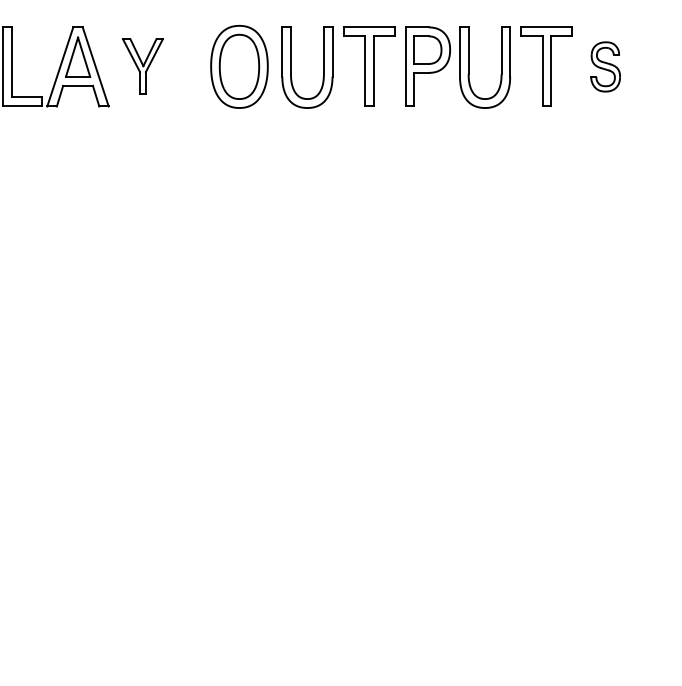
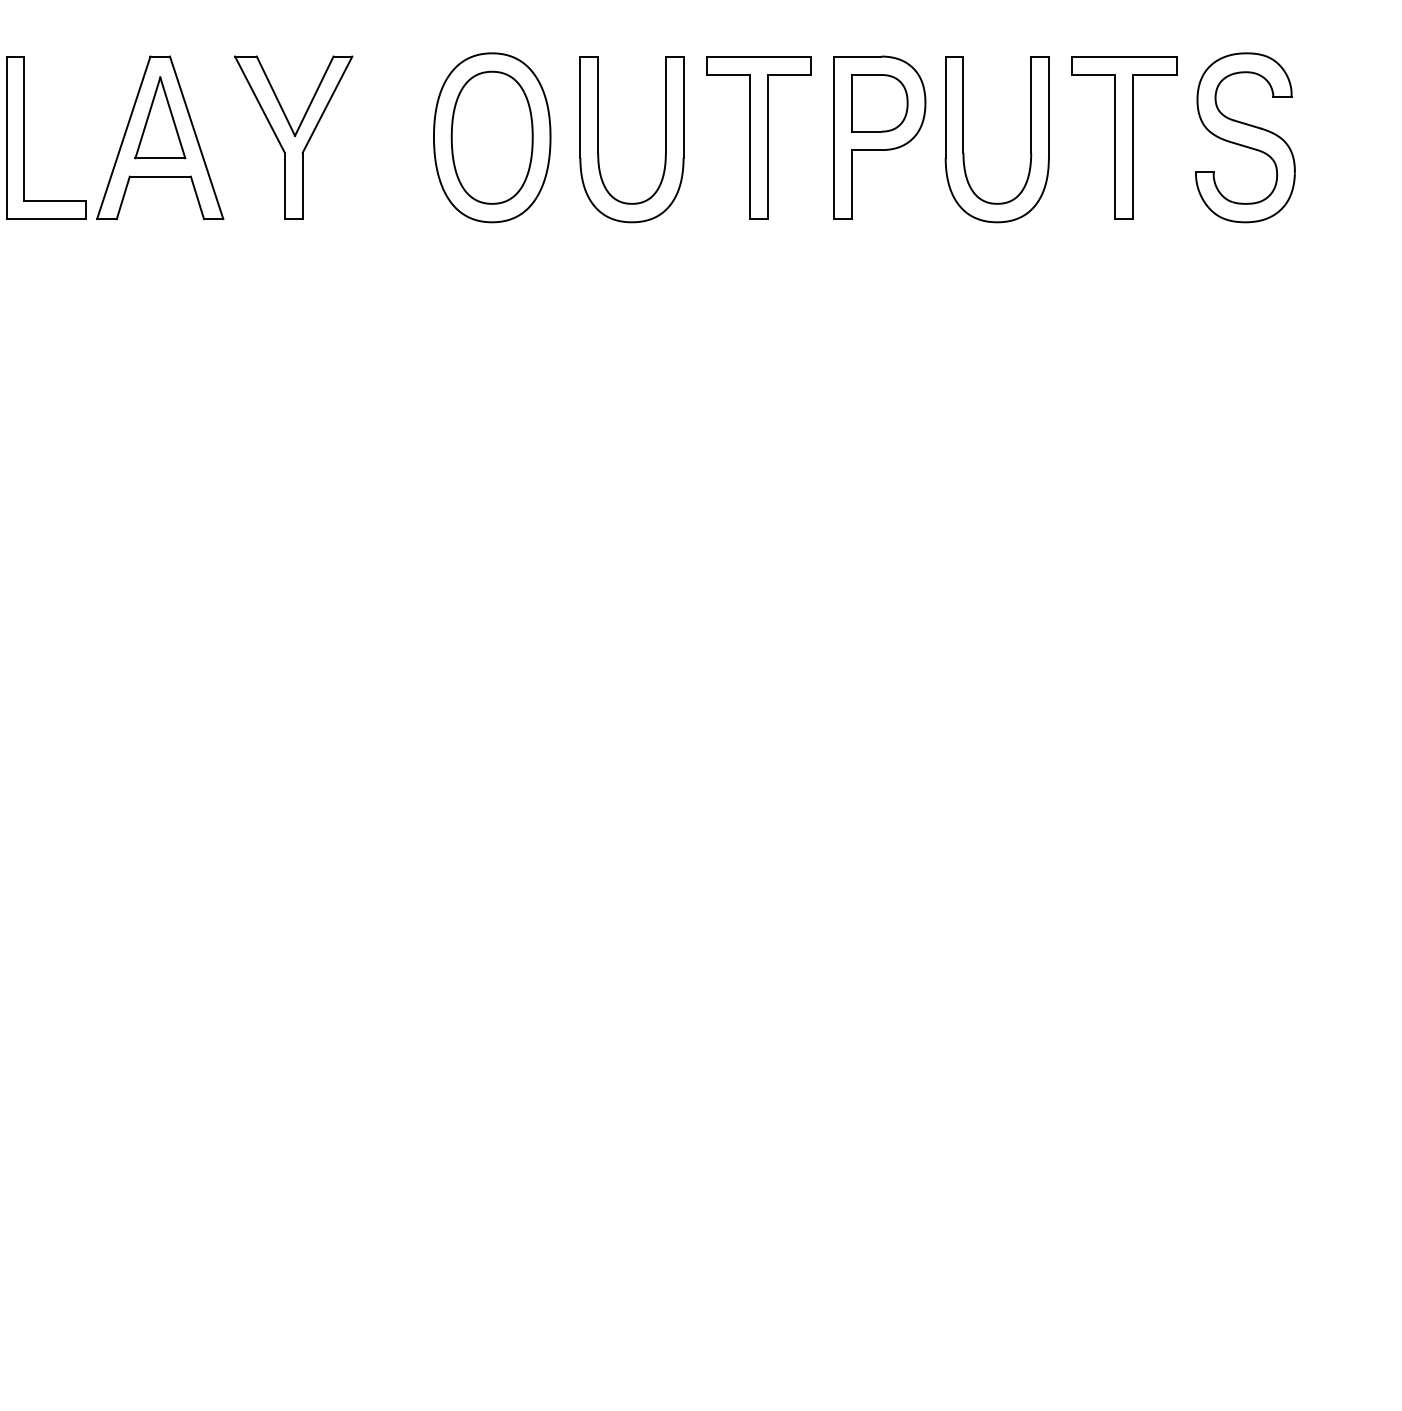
part: (142, 66) -> (292, 136), size x1.43
part: (605, 66) -> (1244, 136), size x1.67

